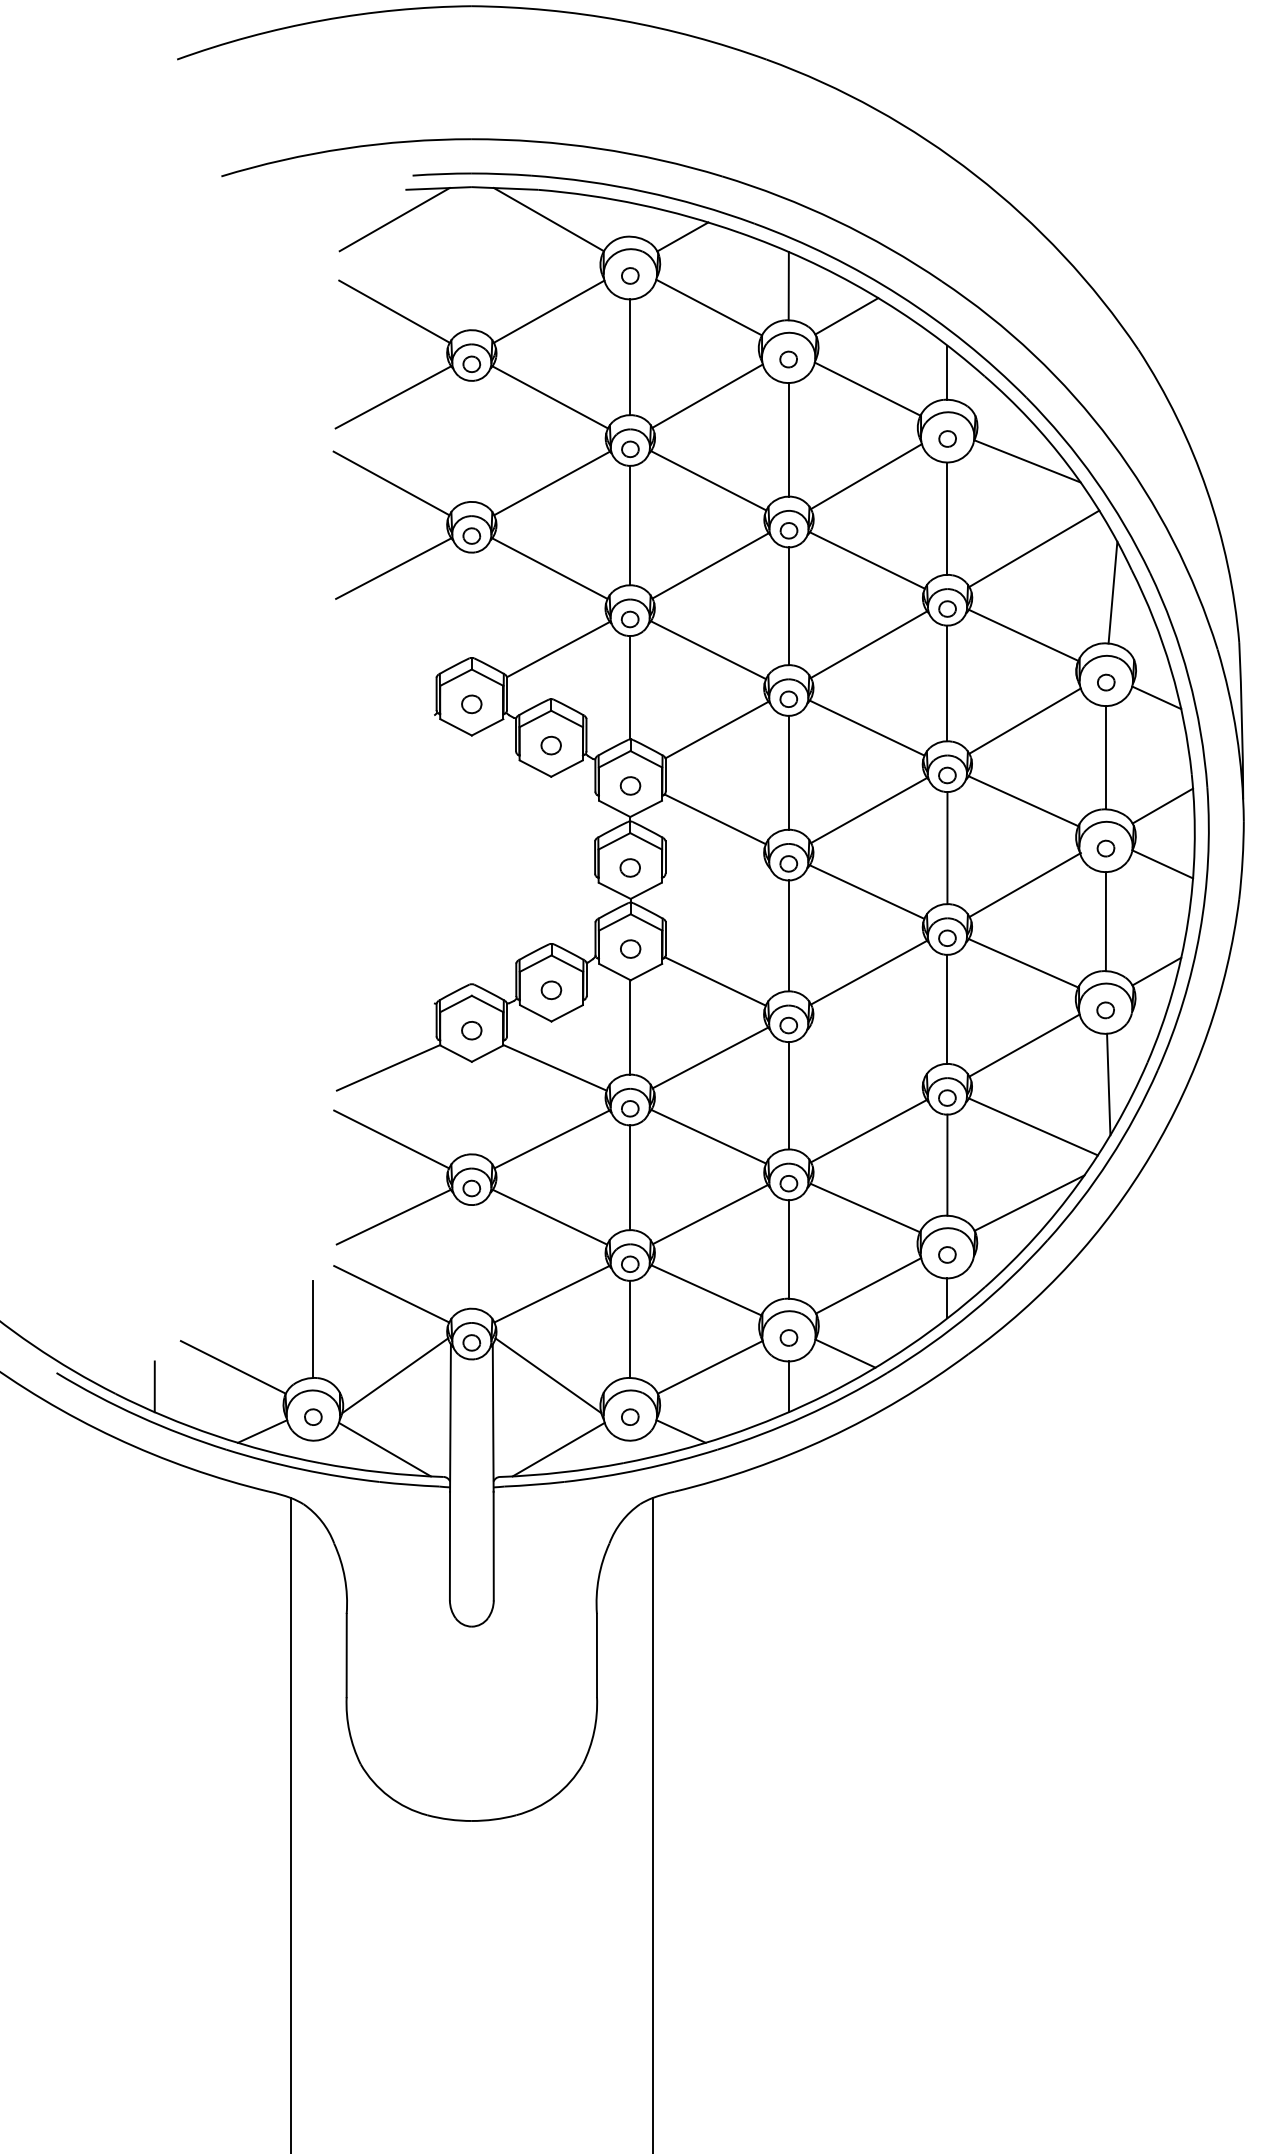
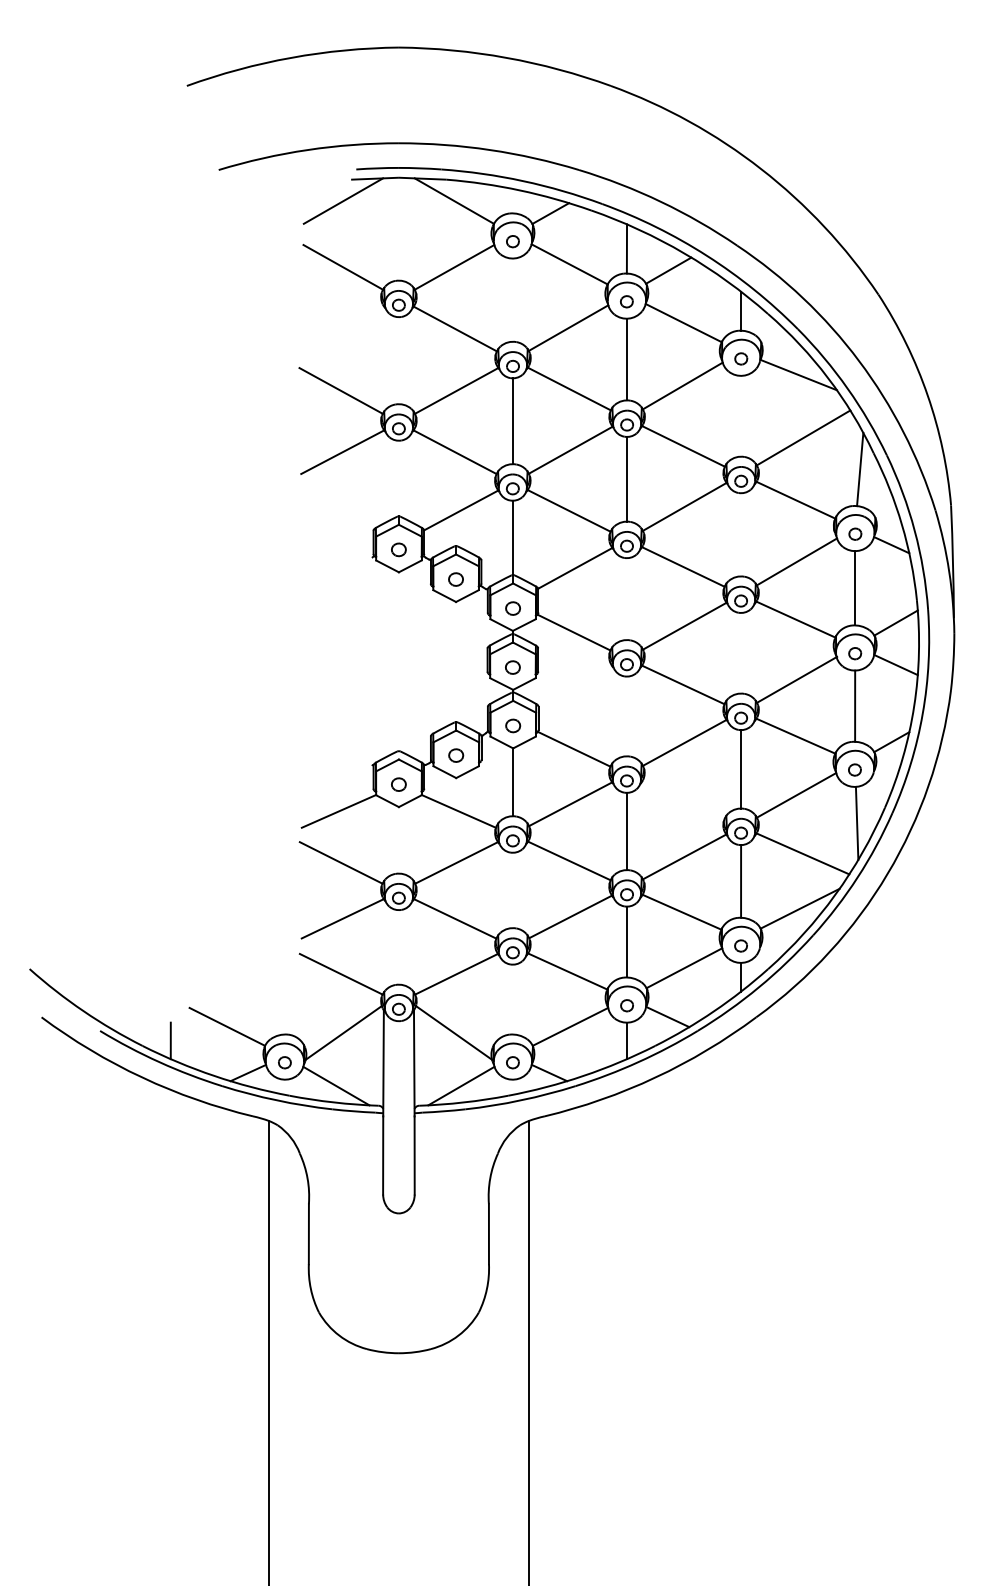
line: (629, 356) -> (512, 299), removed
line: (393, 396) -> (342, 328), removed
line: (947, 517) -> (741, 415), removed
line: (947, 682) -> (741, 534), removed
line: (789, 773) -> (627, 599), removed
line: (947, 846) -> (741, 652), removed
line: (789, 935) -> (627, 716), removed
line: (629, 1177) -> (512, 890), removed
line: (312, 1329) -> (284, 999), removed
line: (629, 1329) -> (512, 999), removed

